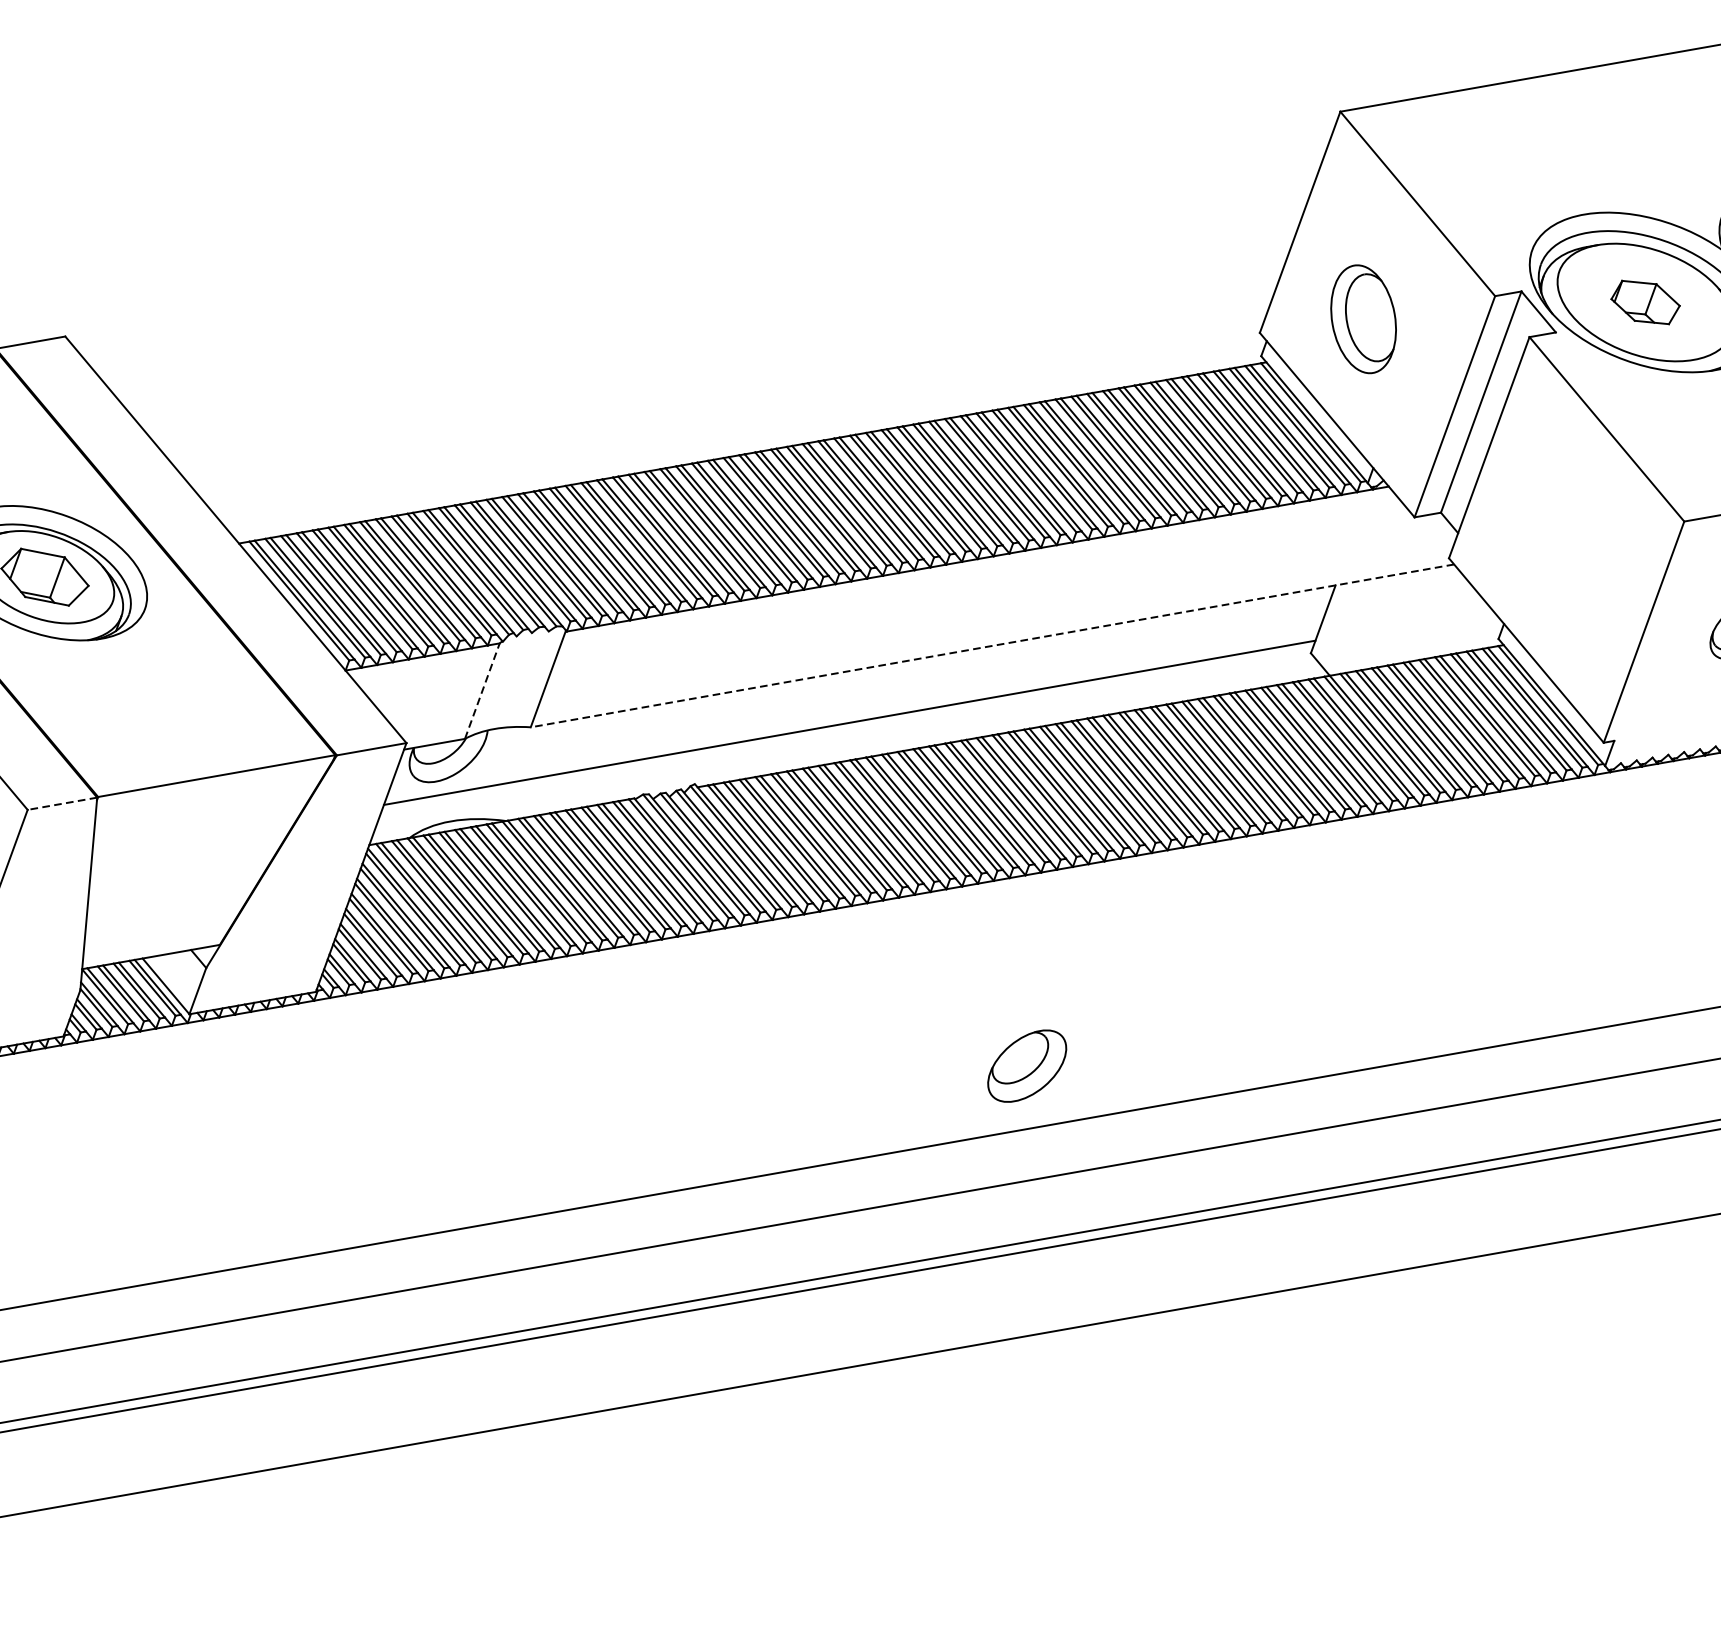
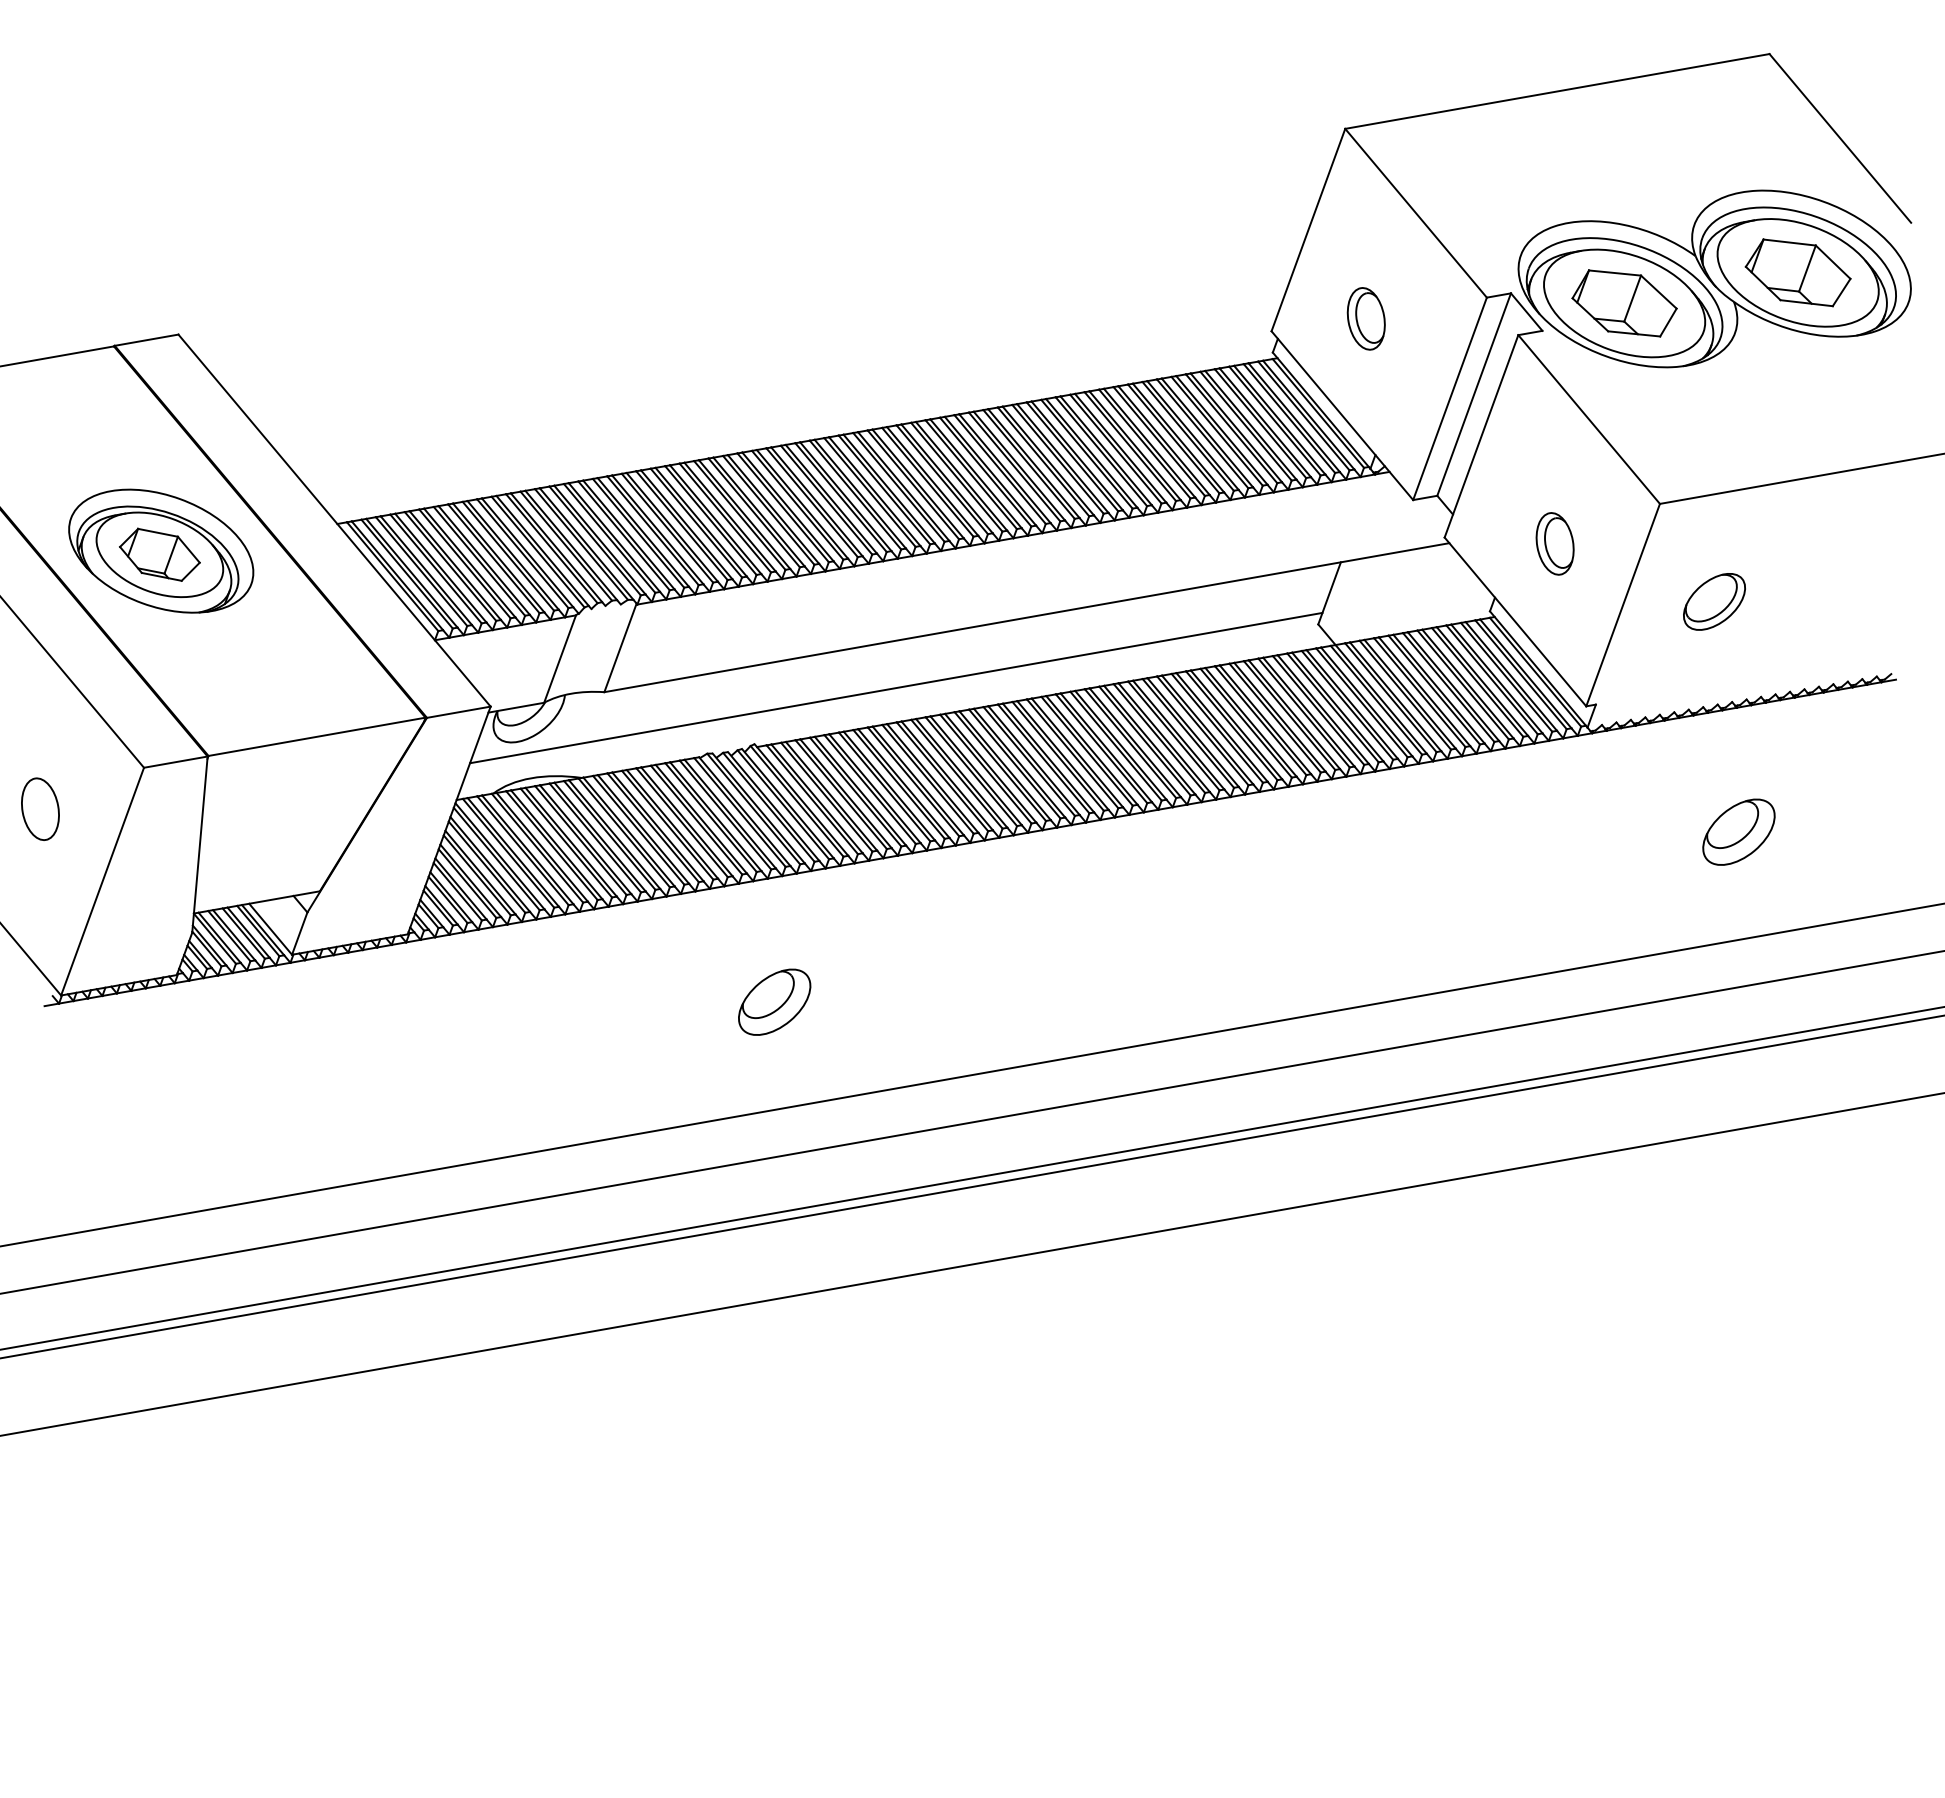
part: (1645, 302) -> (1624, 303), size x1.67
part: (1362, 318) -> (1365, 318), size x0.62
part: (1569, 564) -> (1554, 543), added
line: (992, 645) -> (1026, 617), dashed -> solid
line: (482, 691) -> (560, 659), dashed -> solid
line: (62, 804) -> (175, 762), dashed -> solid
part: (1027, 1065) -> (774, 1001), moved

